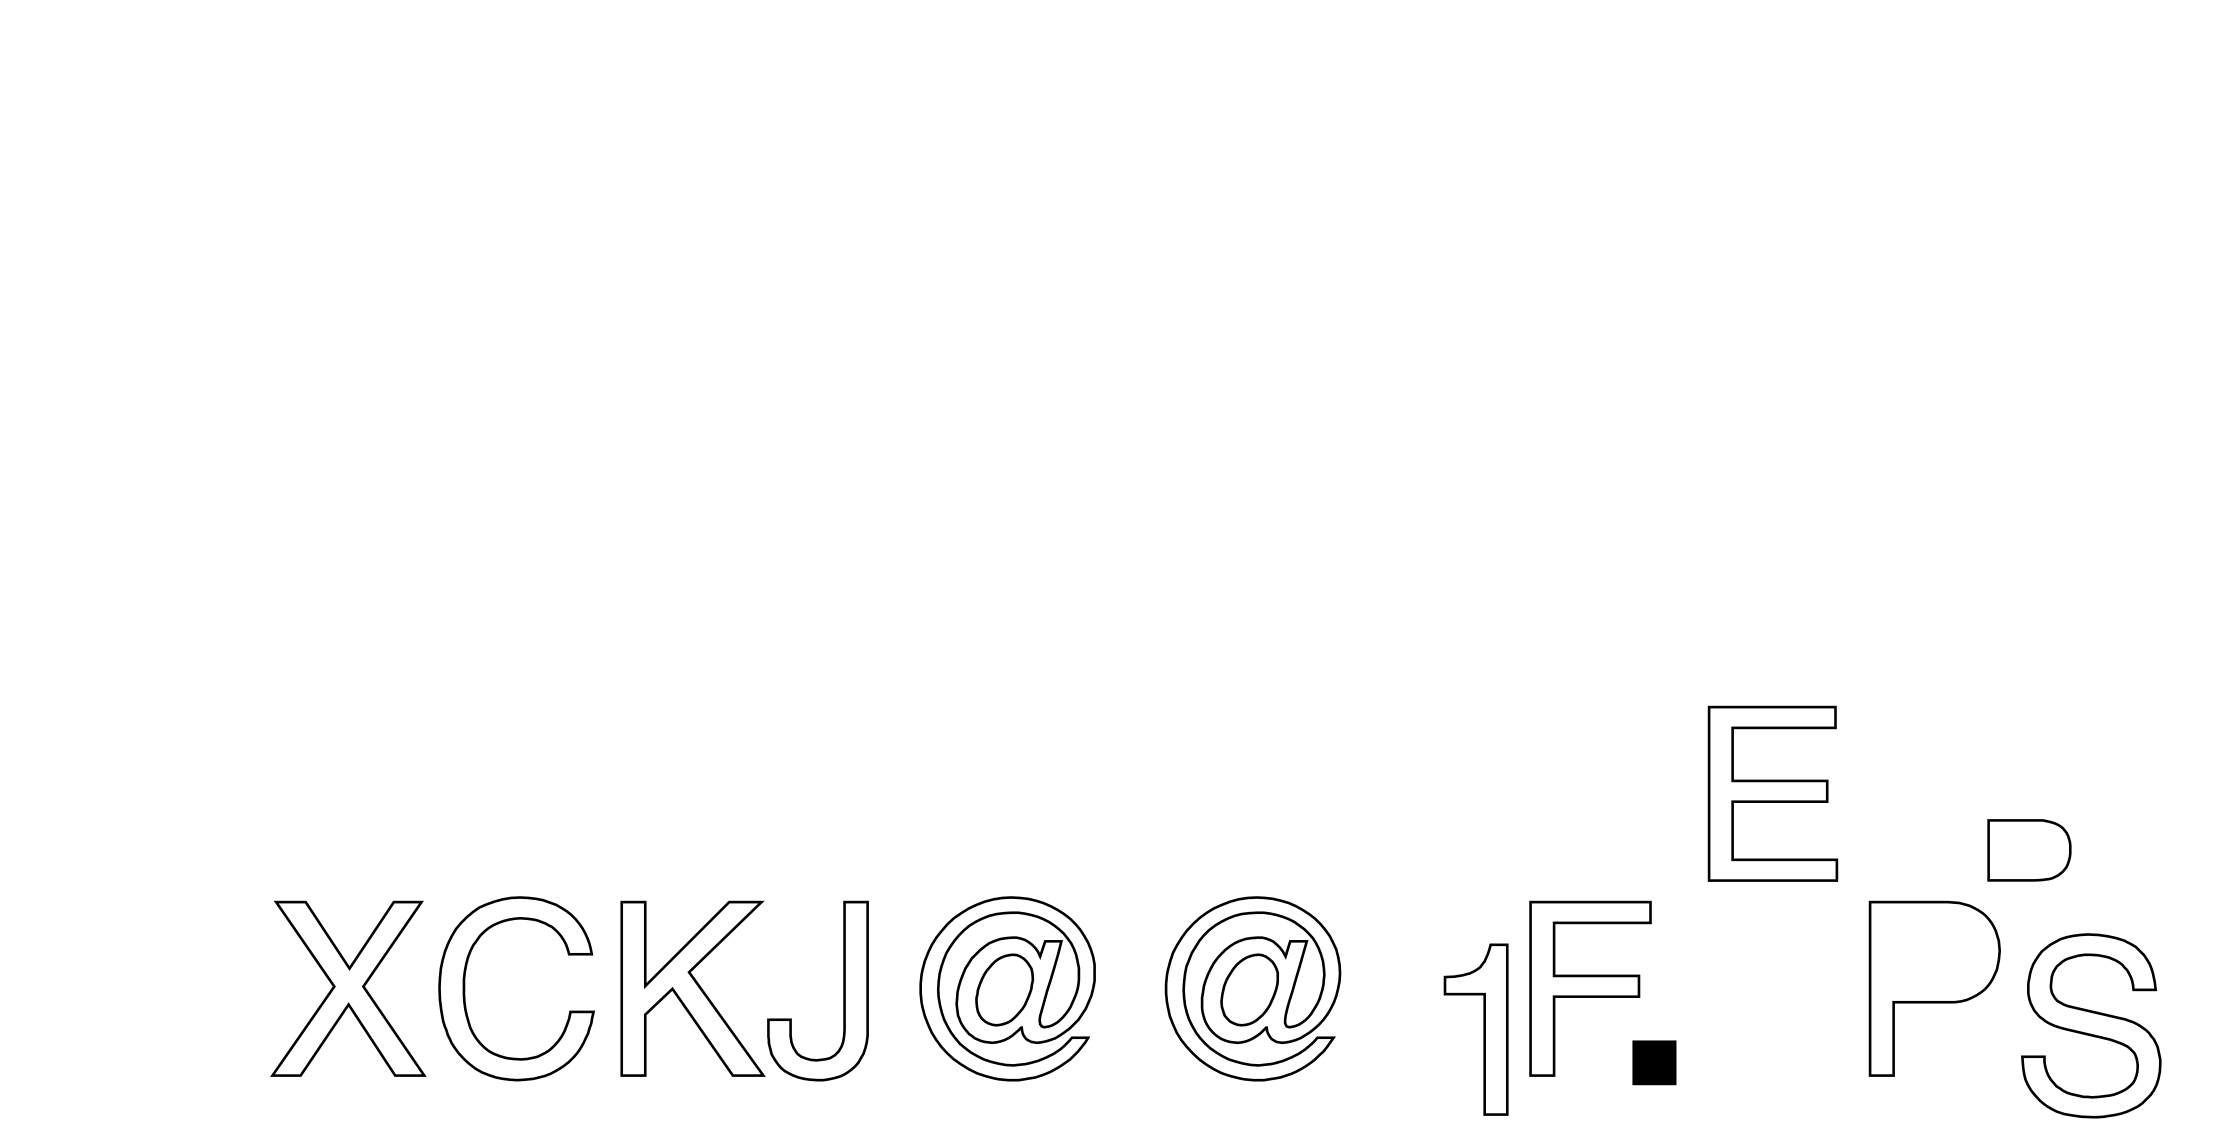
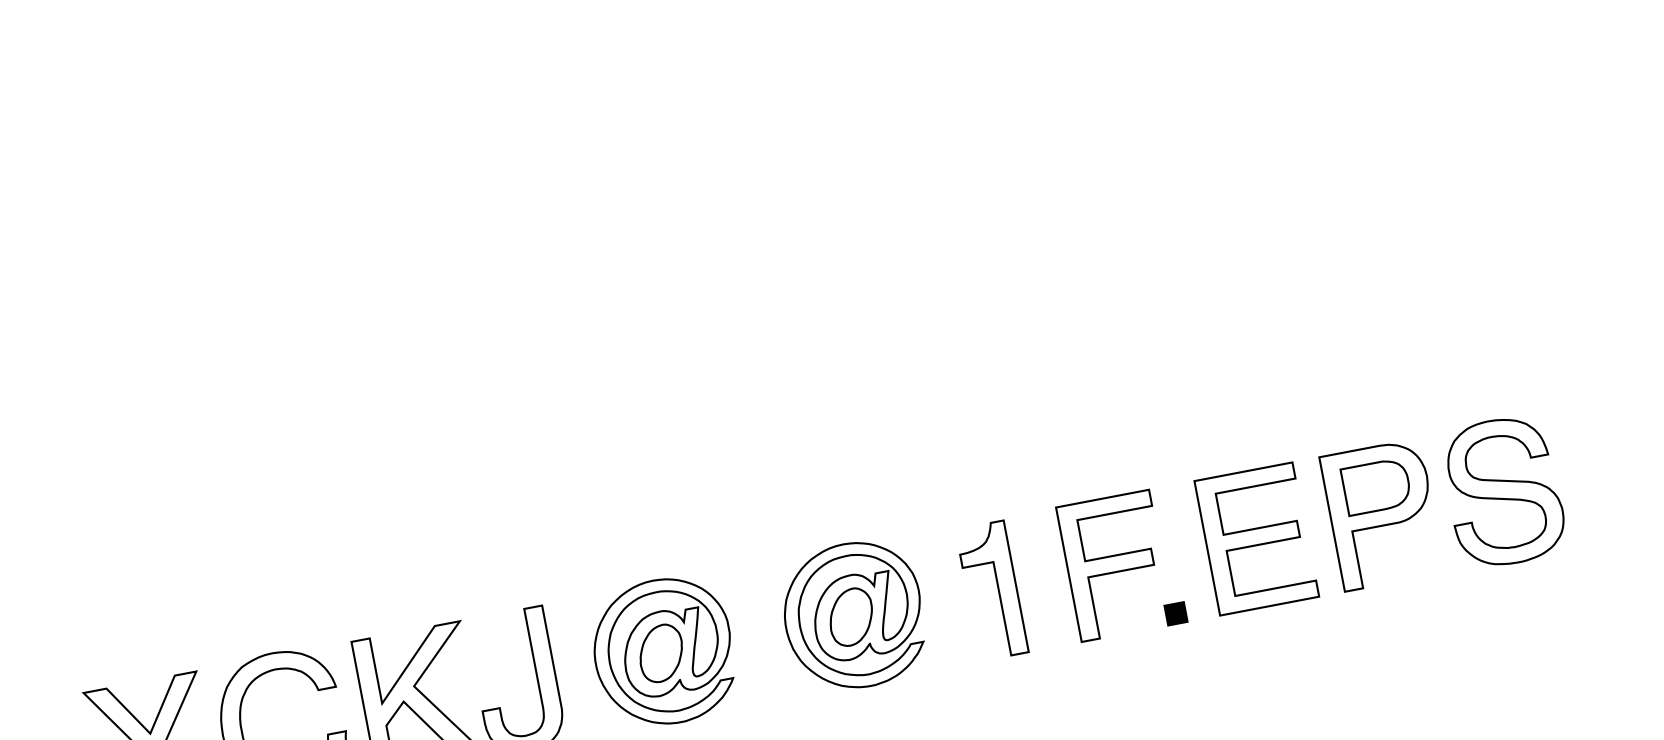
part: (1772, 793) -> (1256, 538), moved
part: (2029, 850) -> (1376, 486), moved
part: (2091, 1025) -> (1503, 491), moved
part: (1483, 1029) -> (997, 589), moved
part: (1654, 1062) -> (1175, 613), size x0.62

